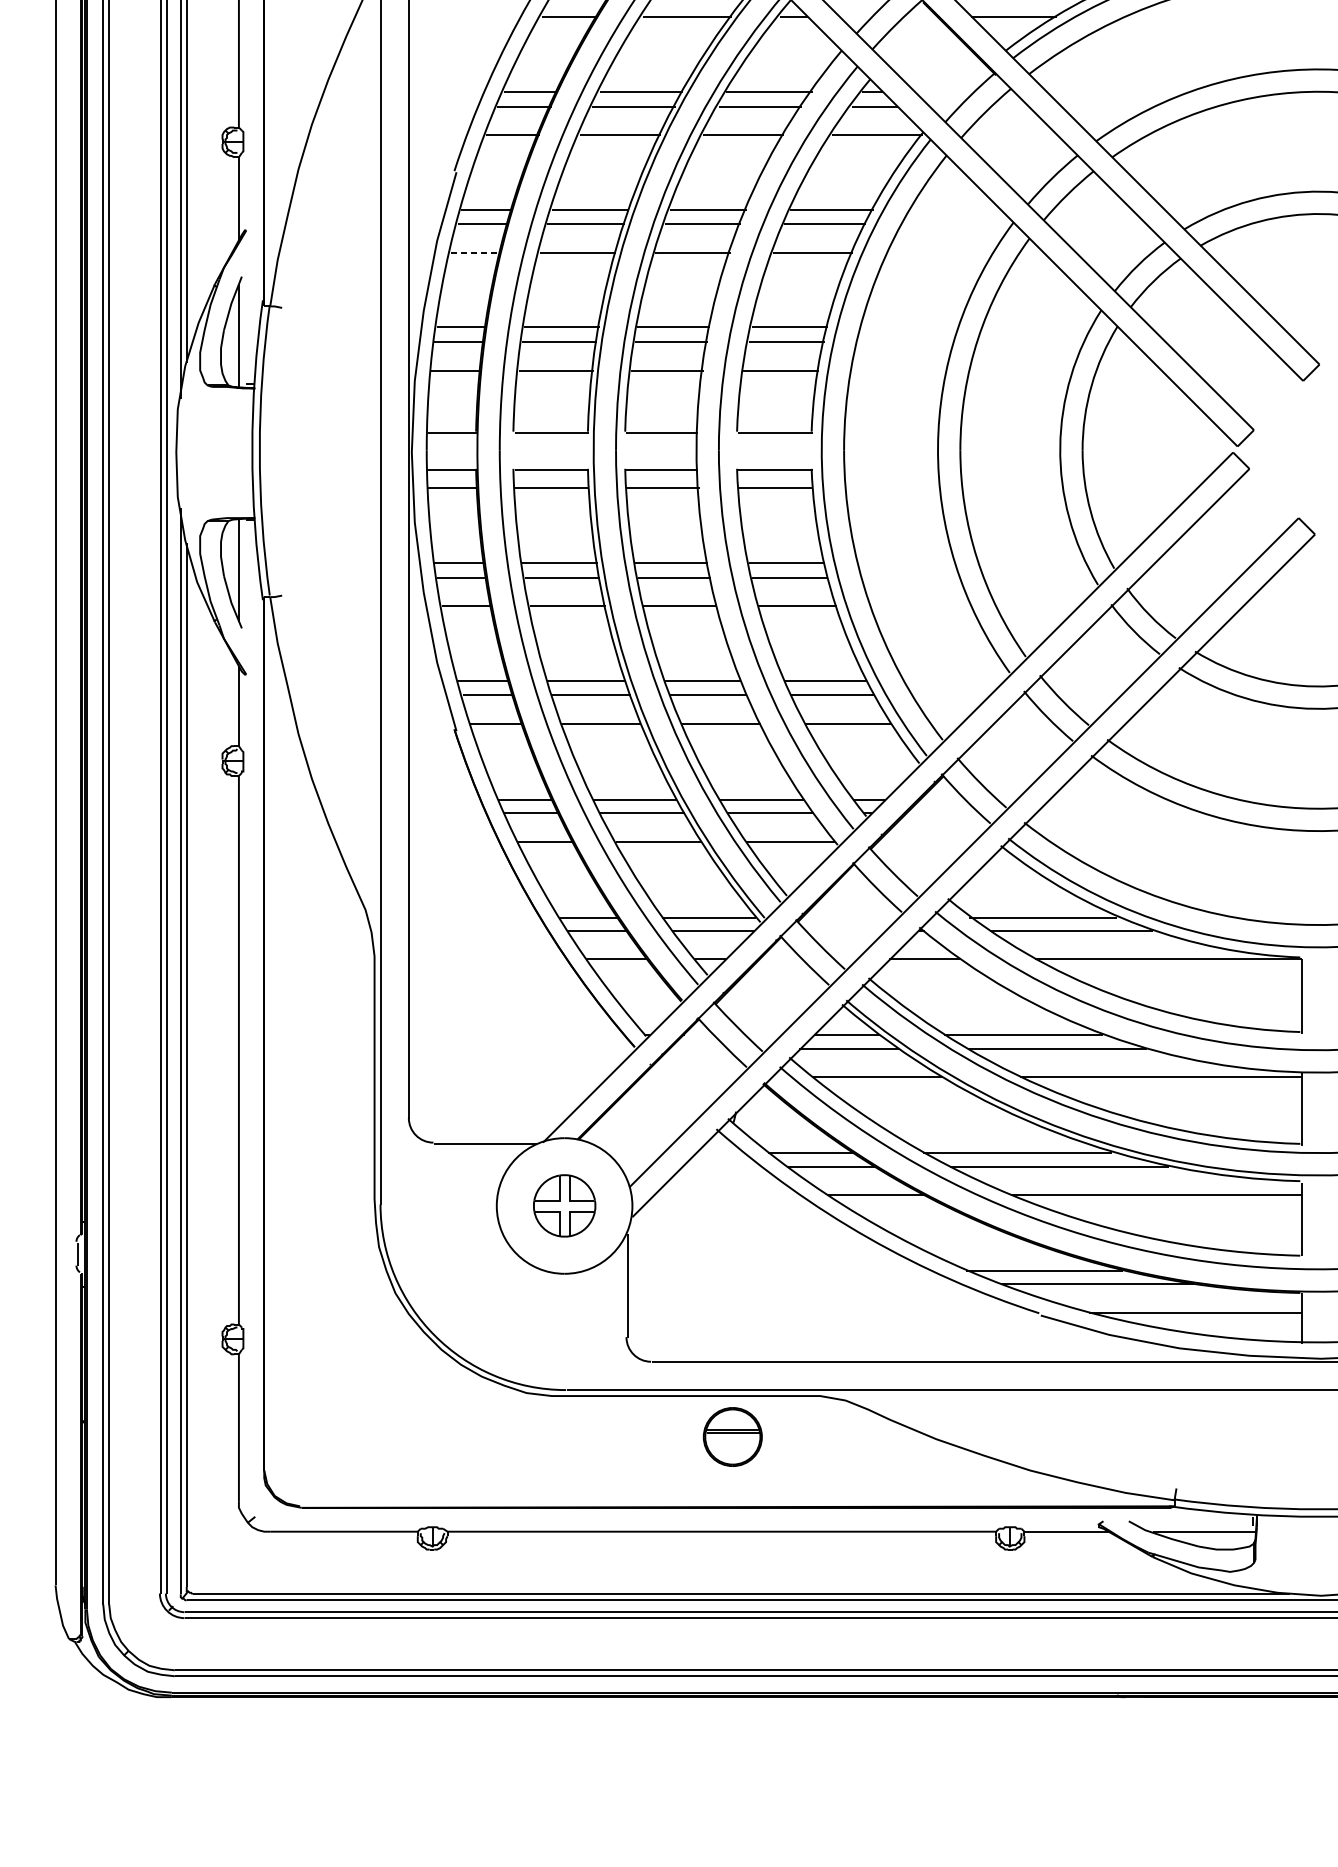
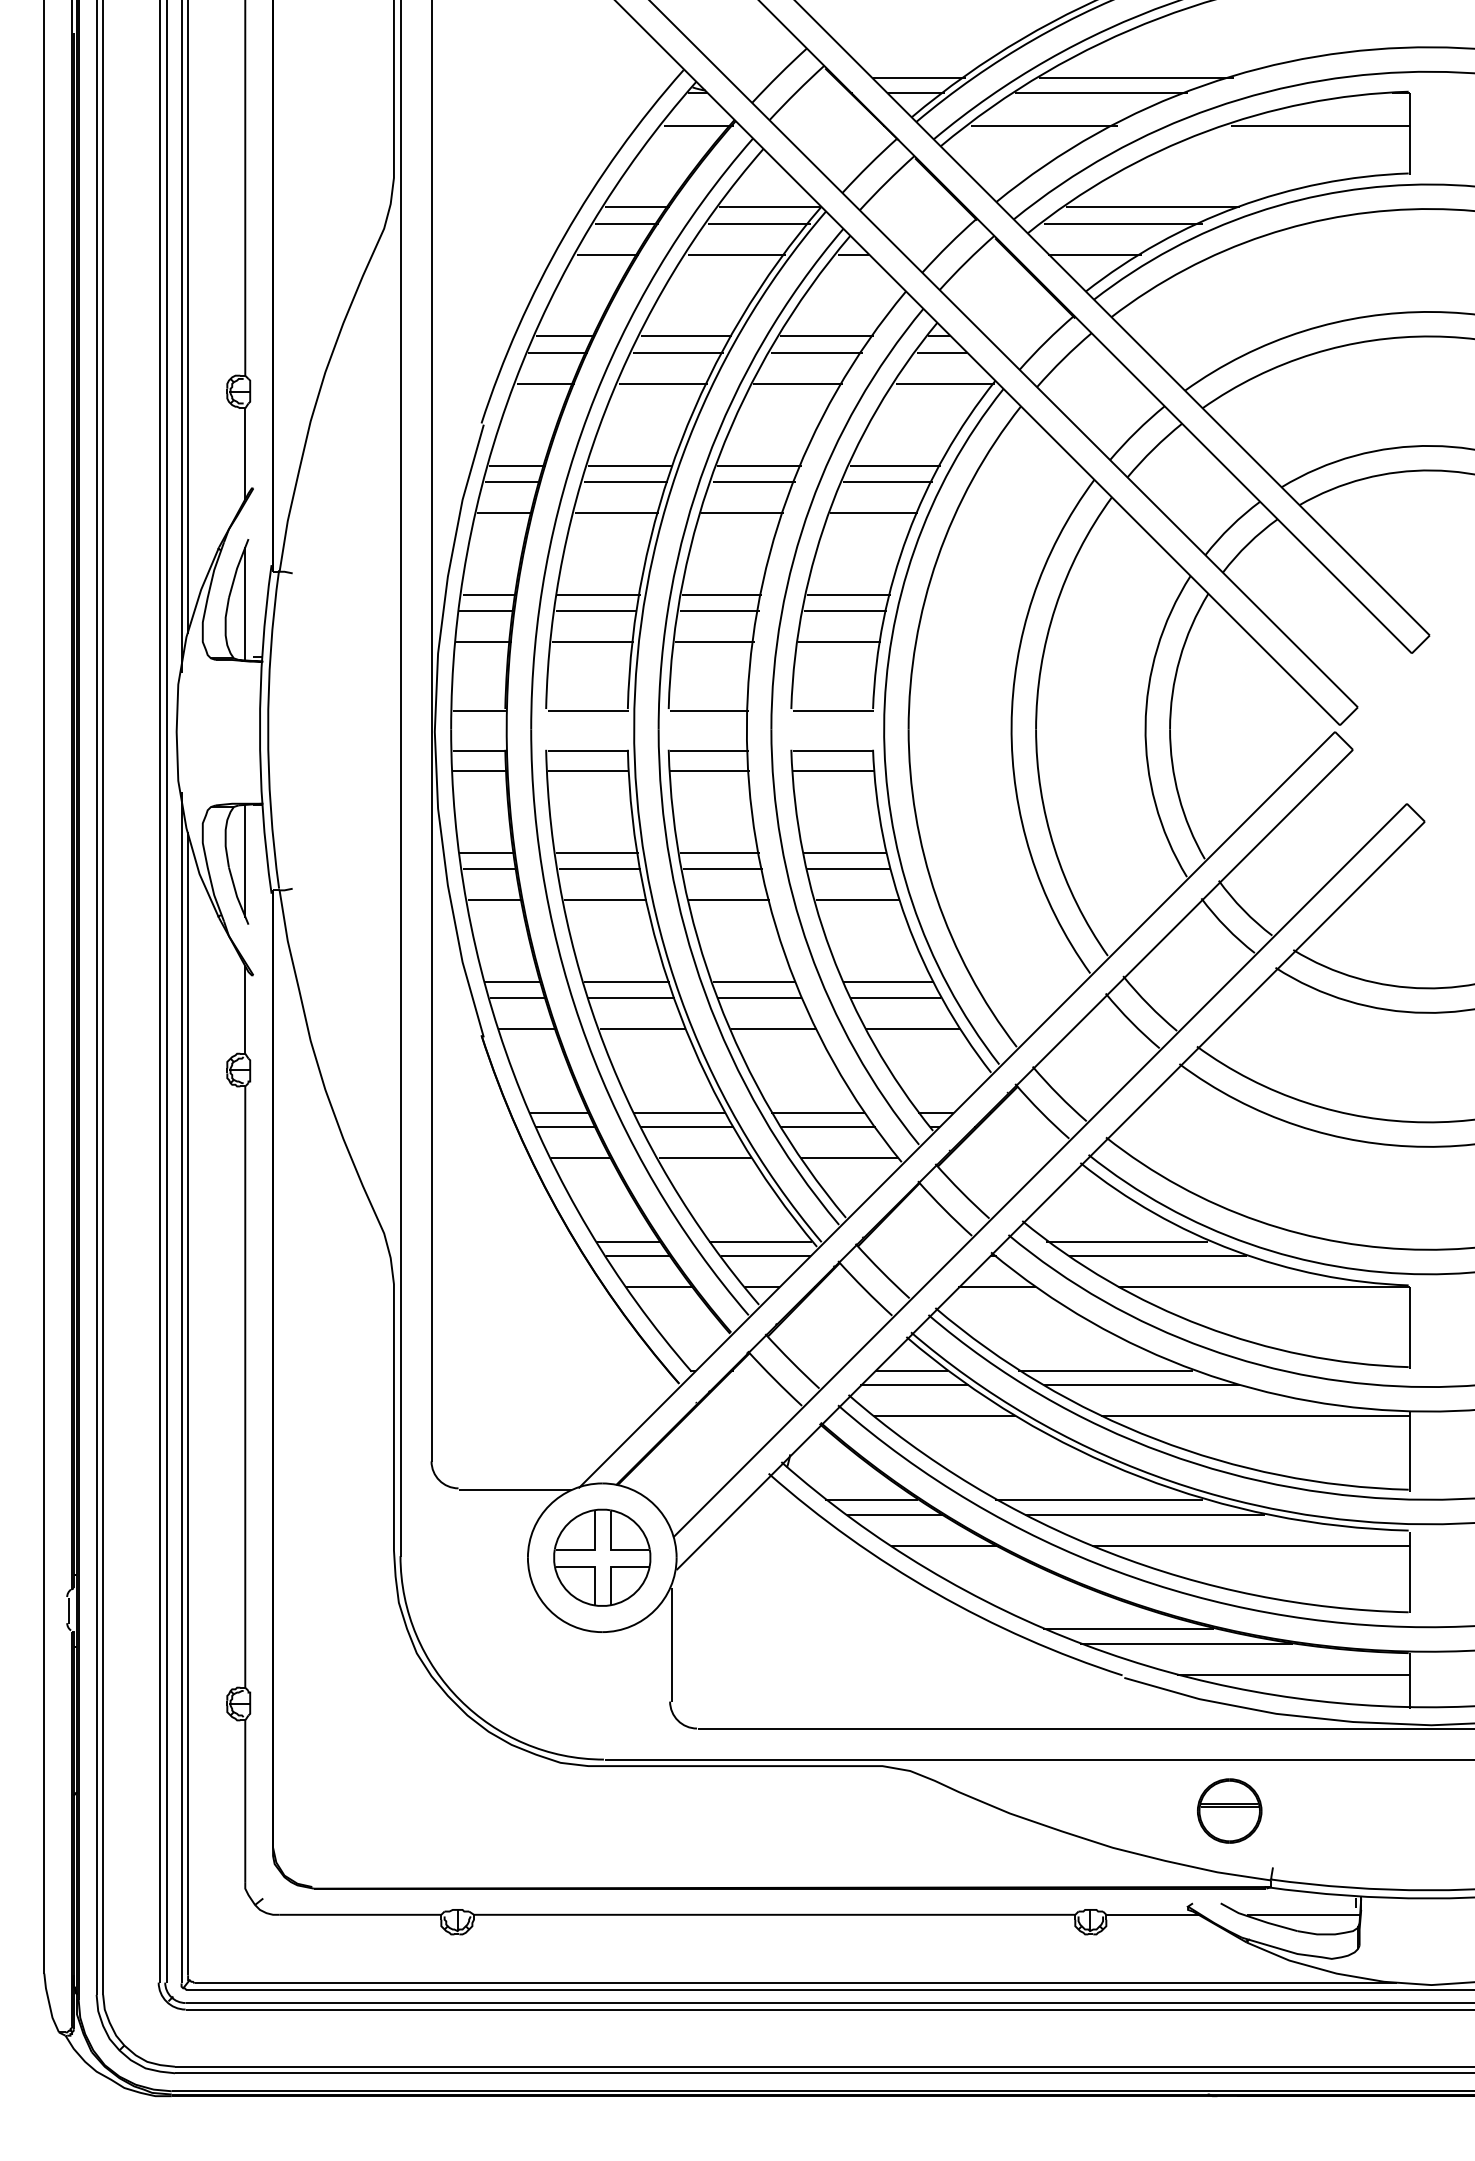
line: (476, 252) -> (505, 512), dashed -> solid
part: (564, 1205) -> (602, 1557), size x1.43
part: (732, 1436) -> (1229, 1810), moved

